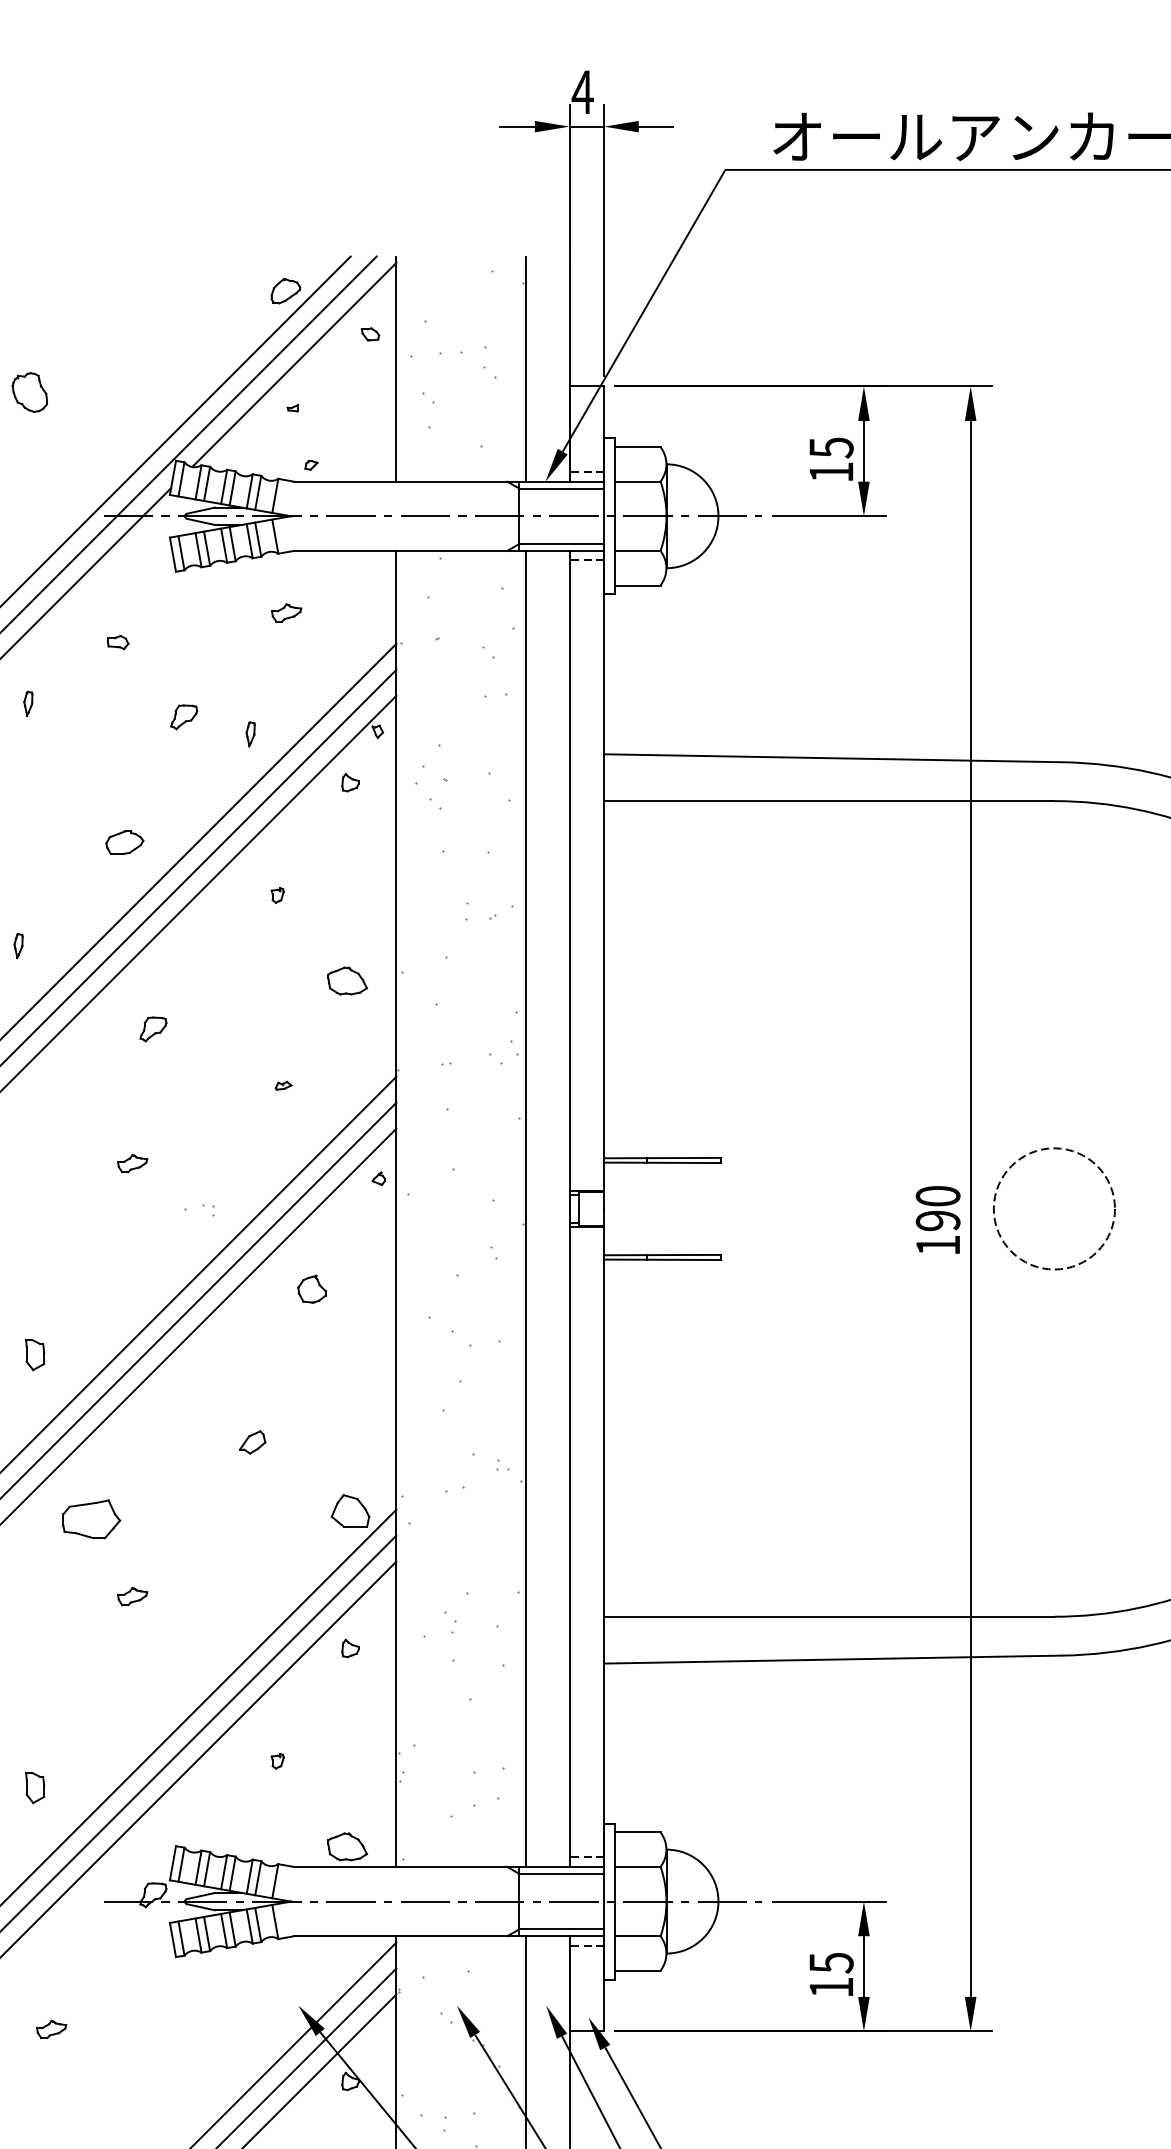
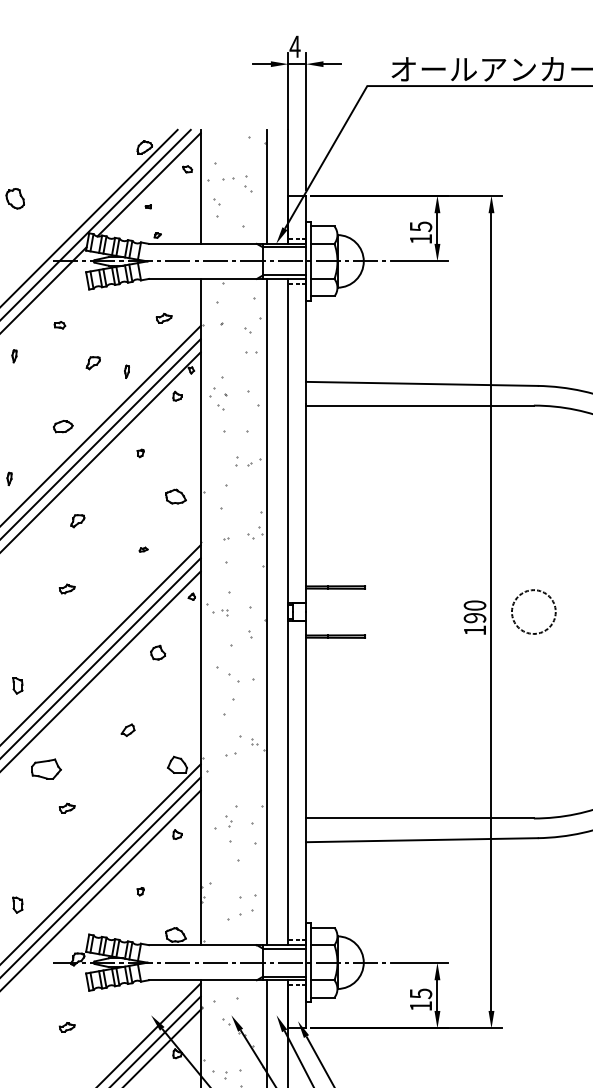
part: (285, 611) -> (163, 317), moved
circle: (1053, 1207) -> (533, 611), size x0.71
part: (200, 1209) -> (220, 612), moved
part: (50, 2029) -> (66, 1027), moved

